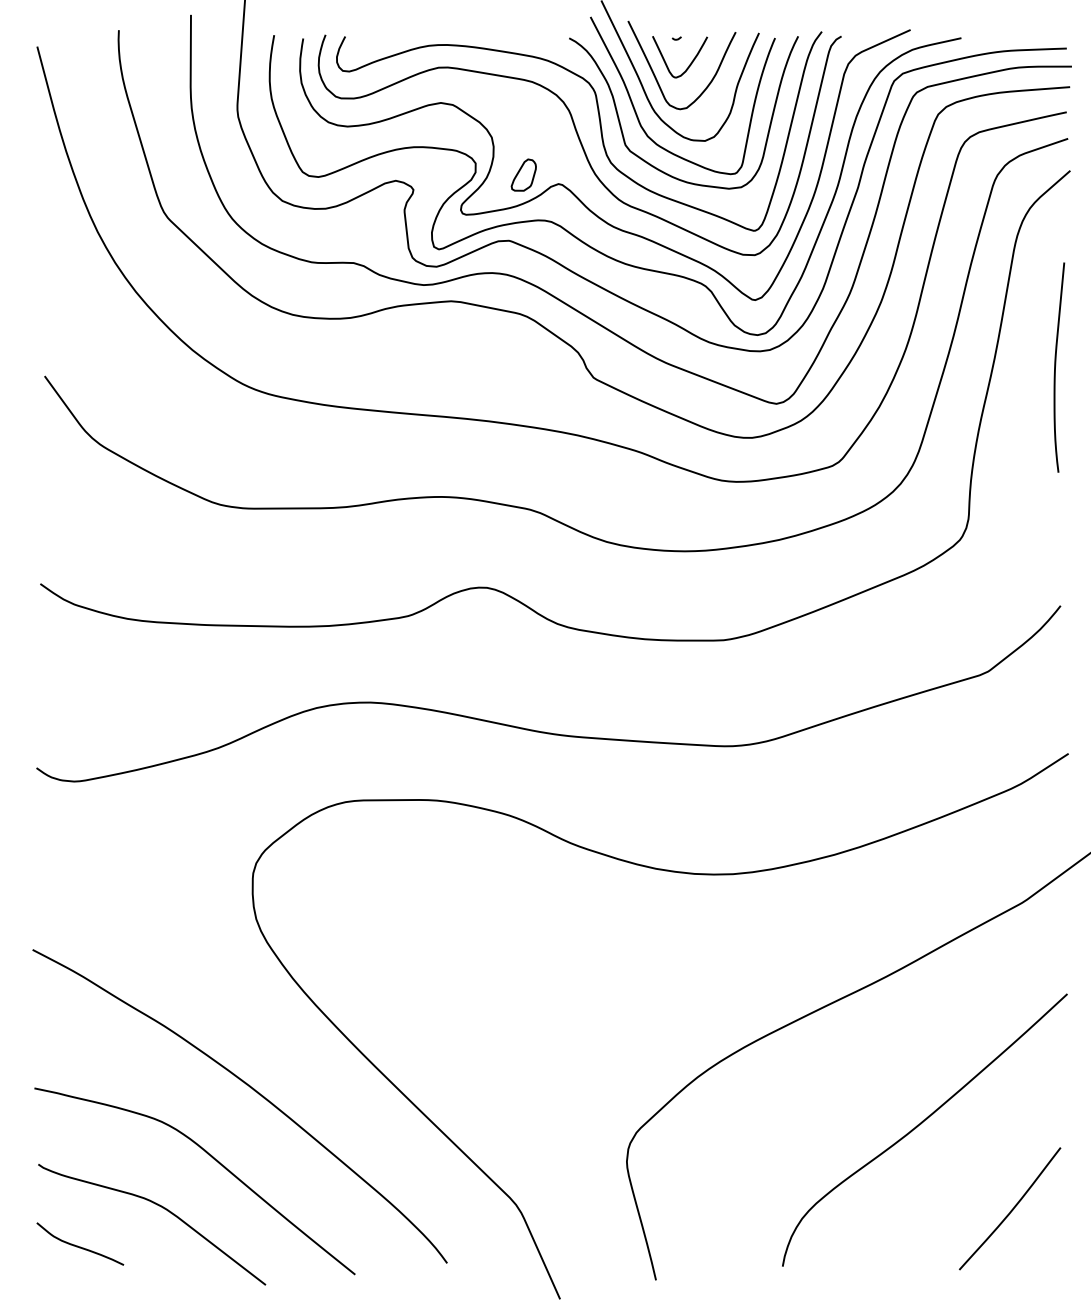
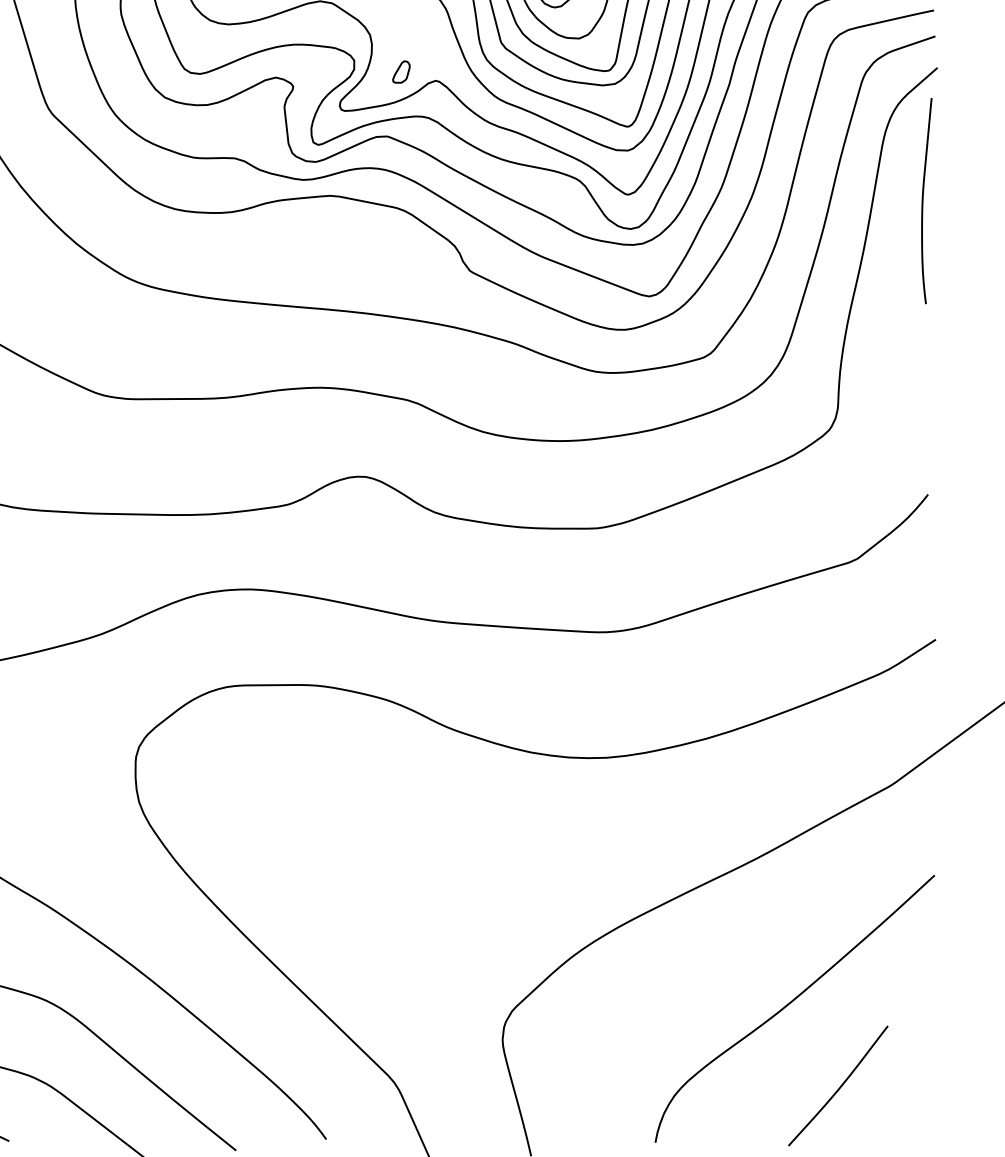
part: (523, 174) -> (401, 71), size x0.7
curve: (1056, 365) -> (924, 198), moved
curve: (1011, 1209) -> (839, 1086), moved

